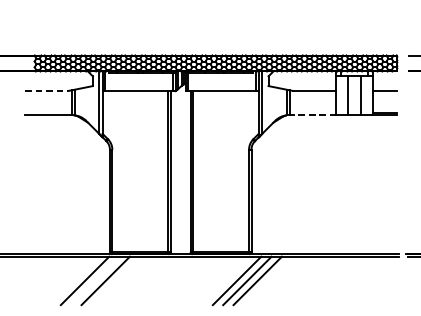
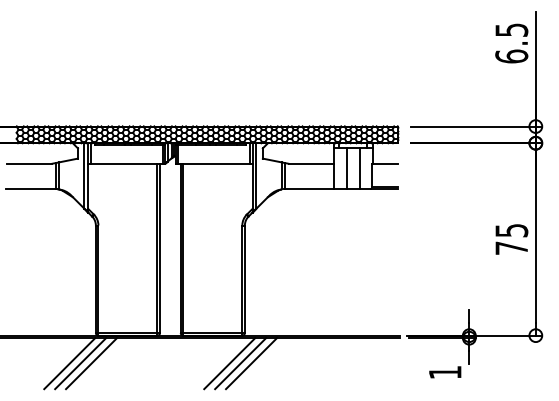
line: (46, 90) -> (29, 163), dashed -> solid
line: (312, 115) -> (309, 189), dashed -> solid
line: (95, 280) -> (80, 363), added

